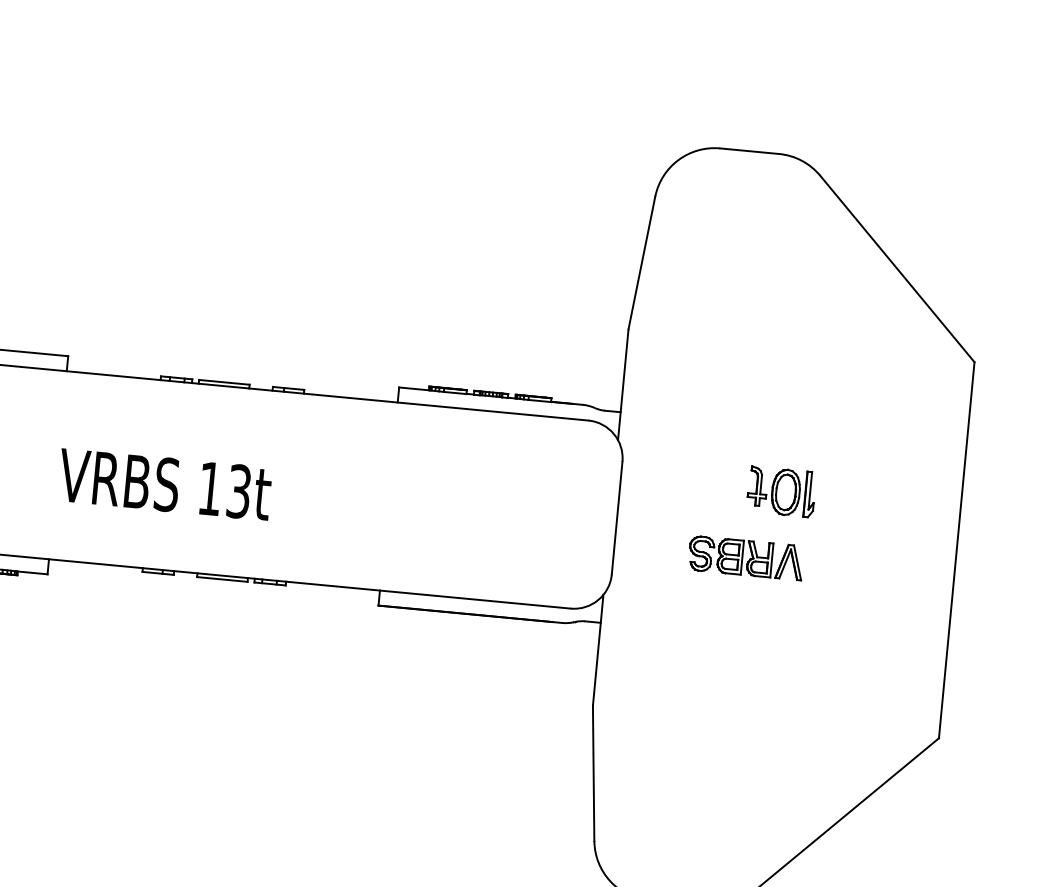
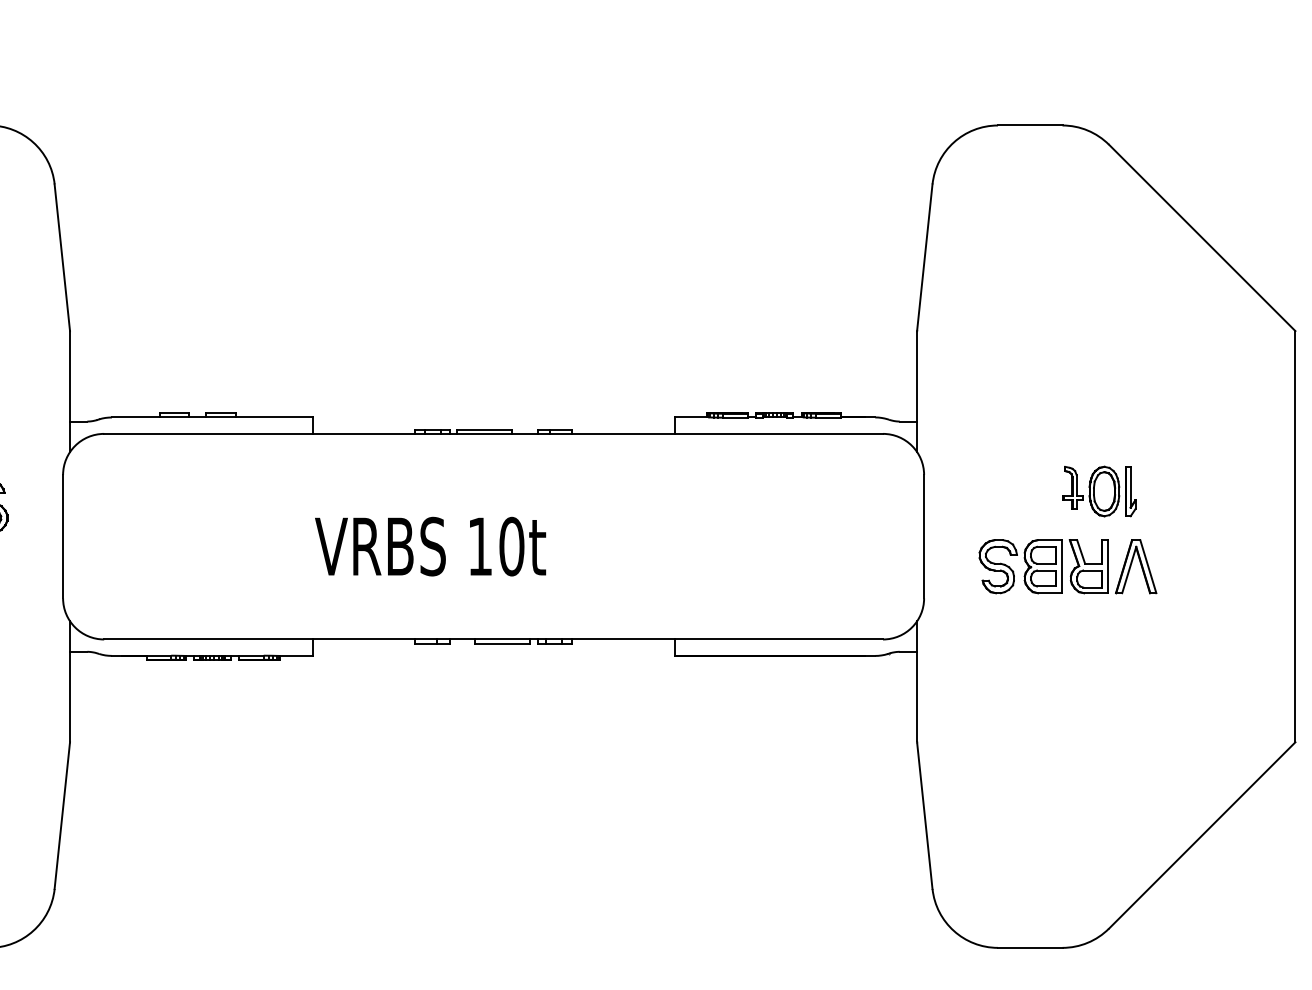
text: (238, 491) -> (511, 546), 13t -> 10t
part: (745, 557) -> (1067, 566), size x1.43

